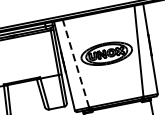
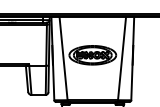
line: (75, 63) -> (63, 58), dashed -> solid

